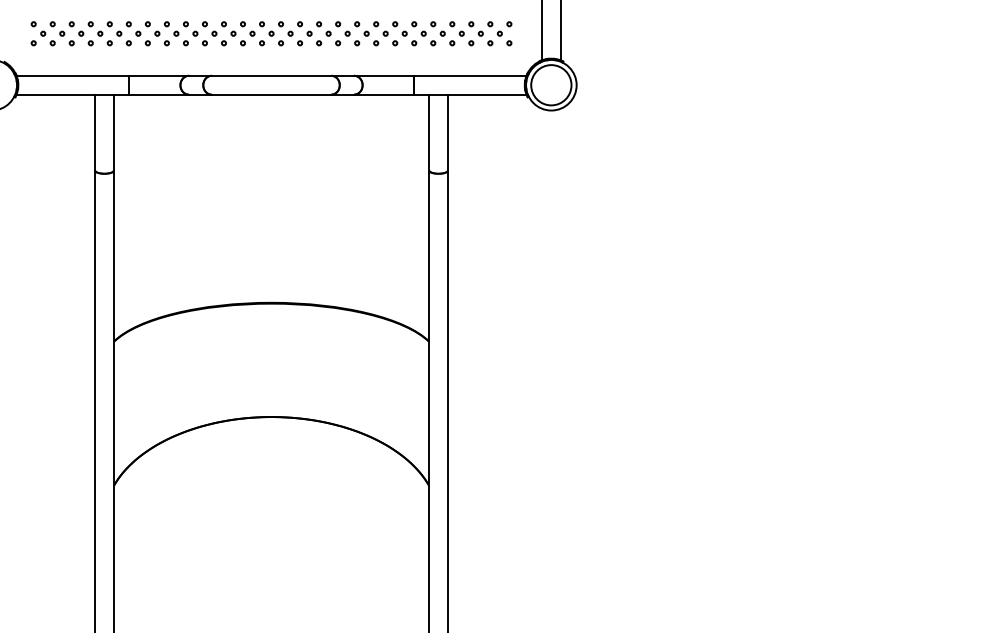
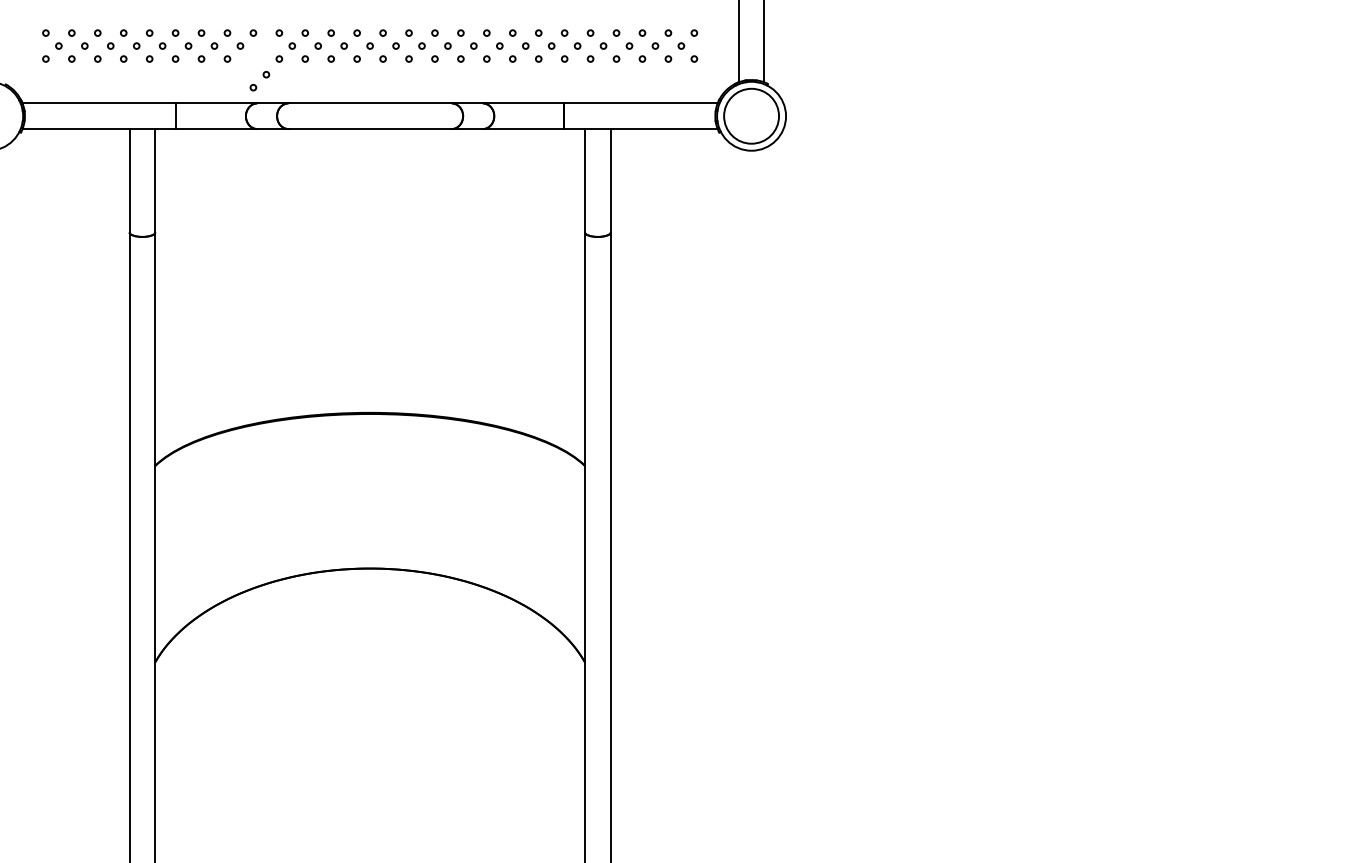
part: (190, 38) -> (259, 81), moved

